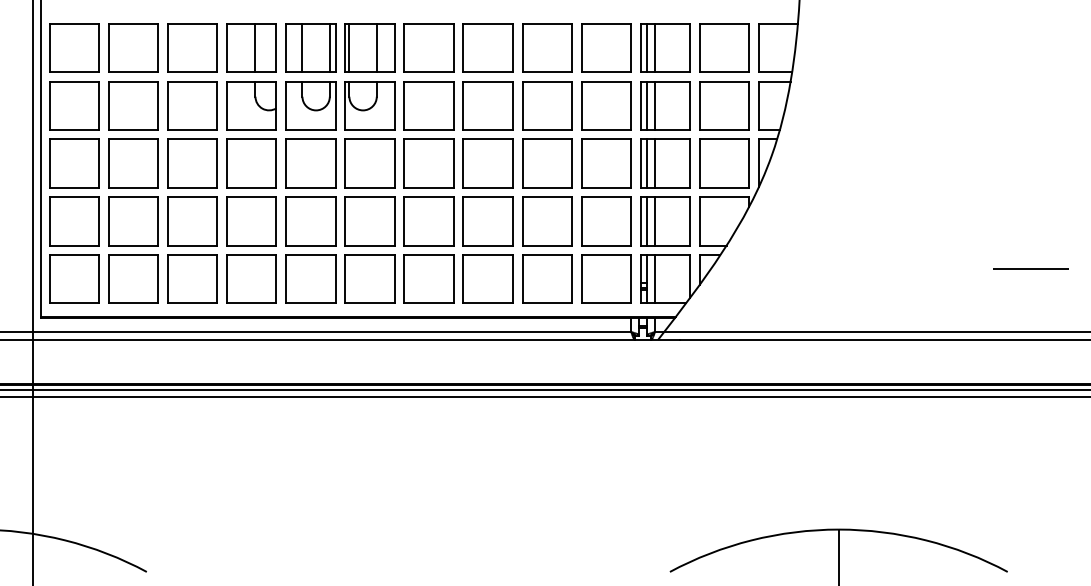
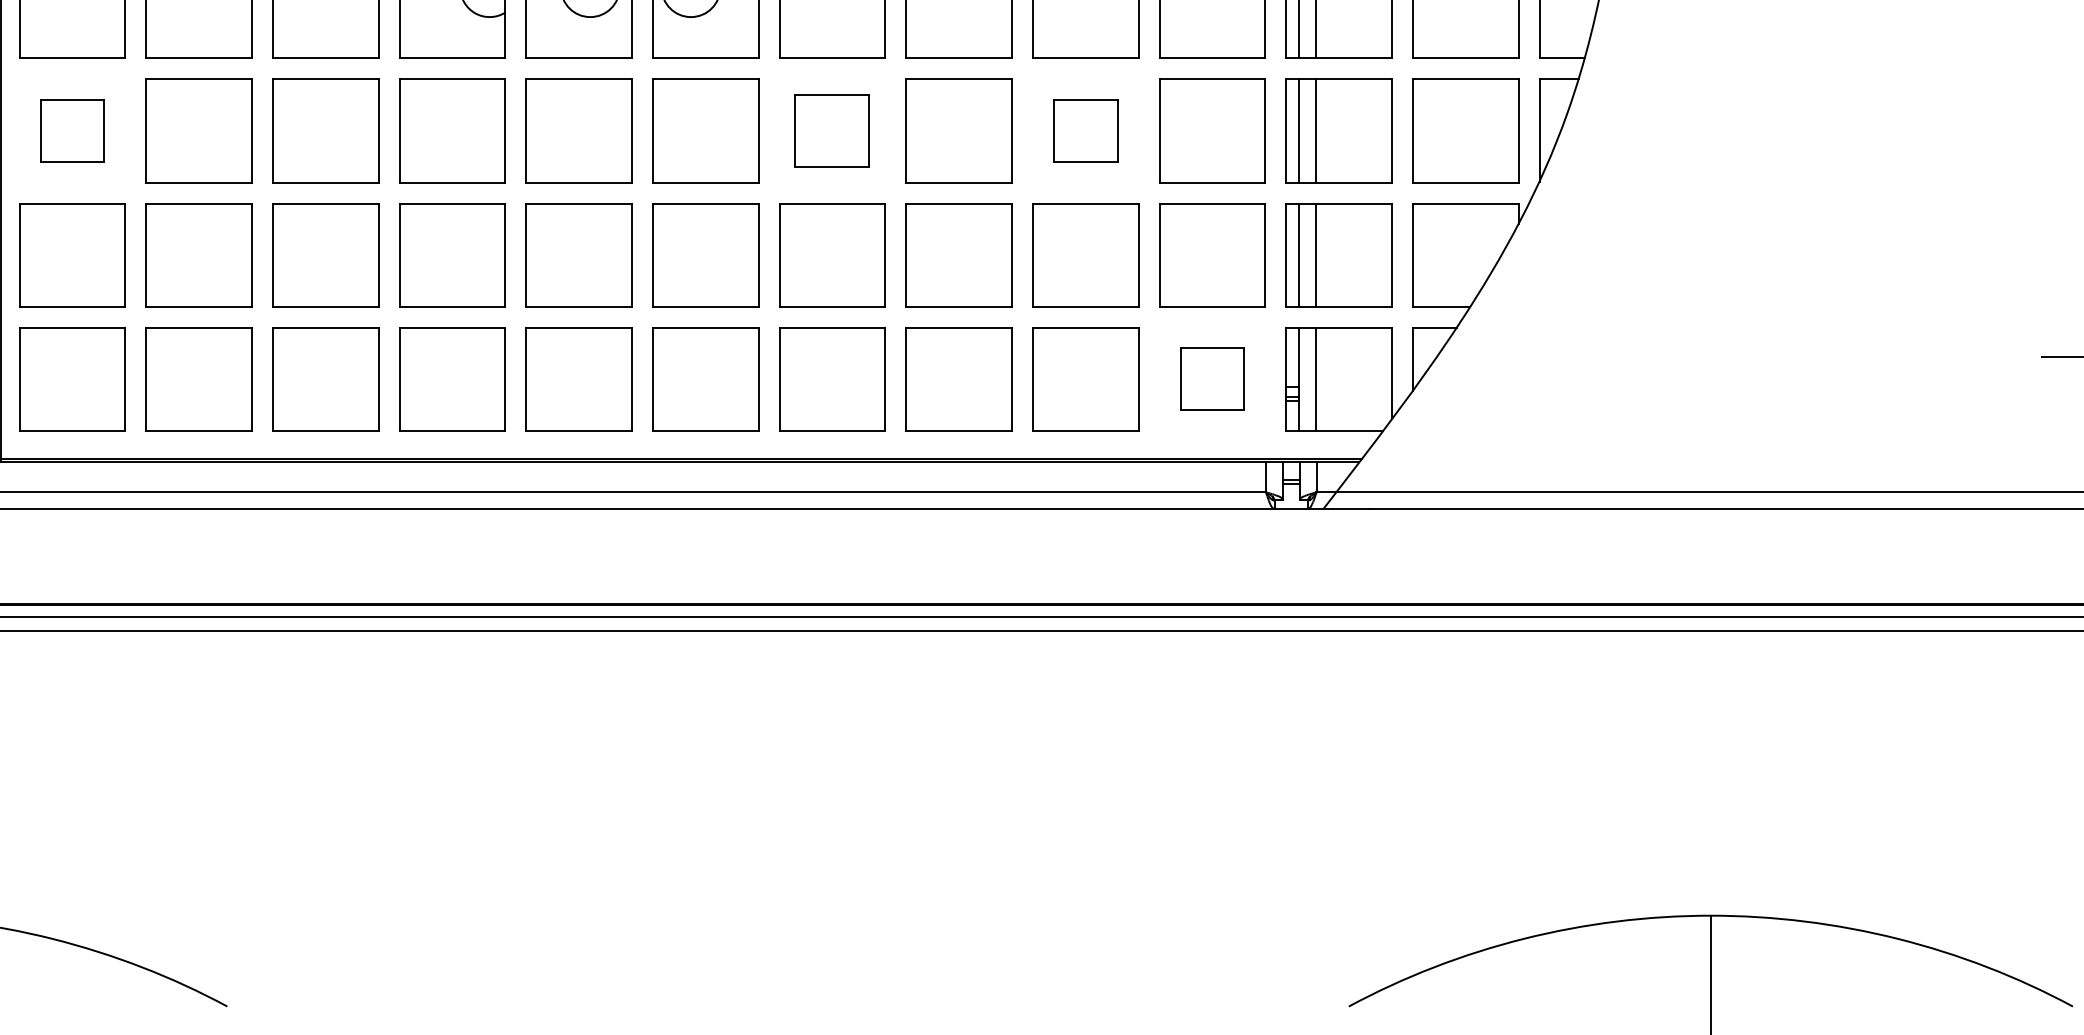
part: (74, 163) -> (72, 130), size x0.6
part: (428, 163) -> (831, 130), size x0.7
part: (547, 163) -> (1086, 130), size x0.6
part: (606, 278) -> (1212, 377), size x0.6

